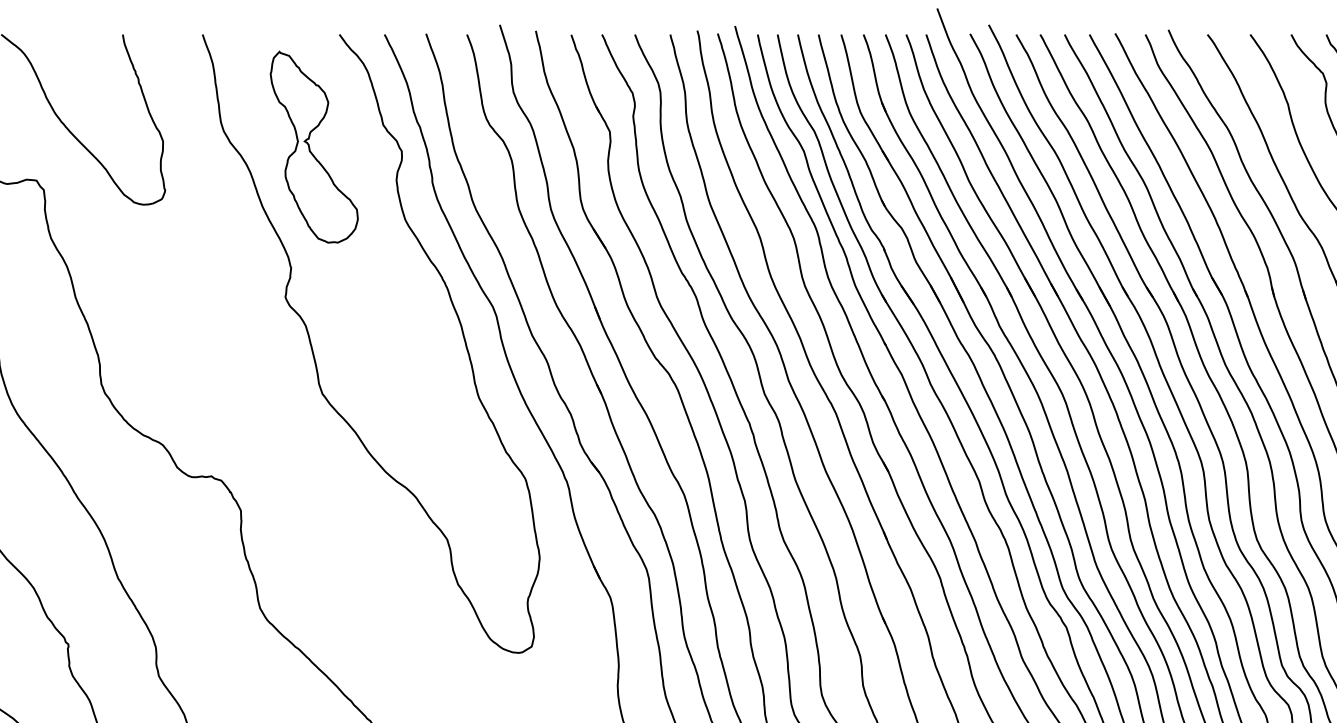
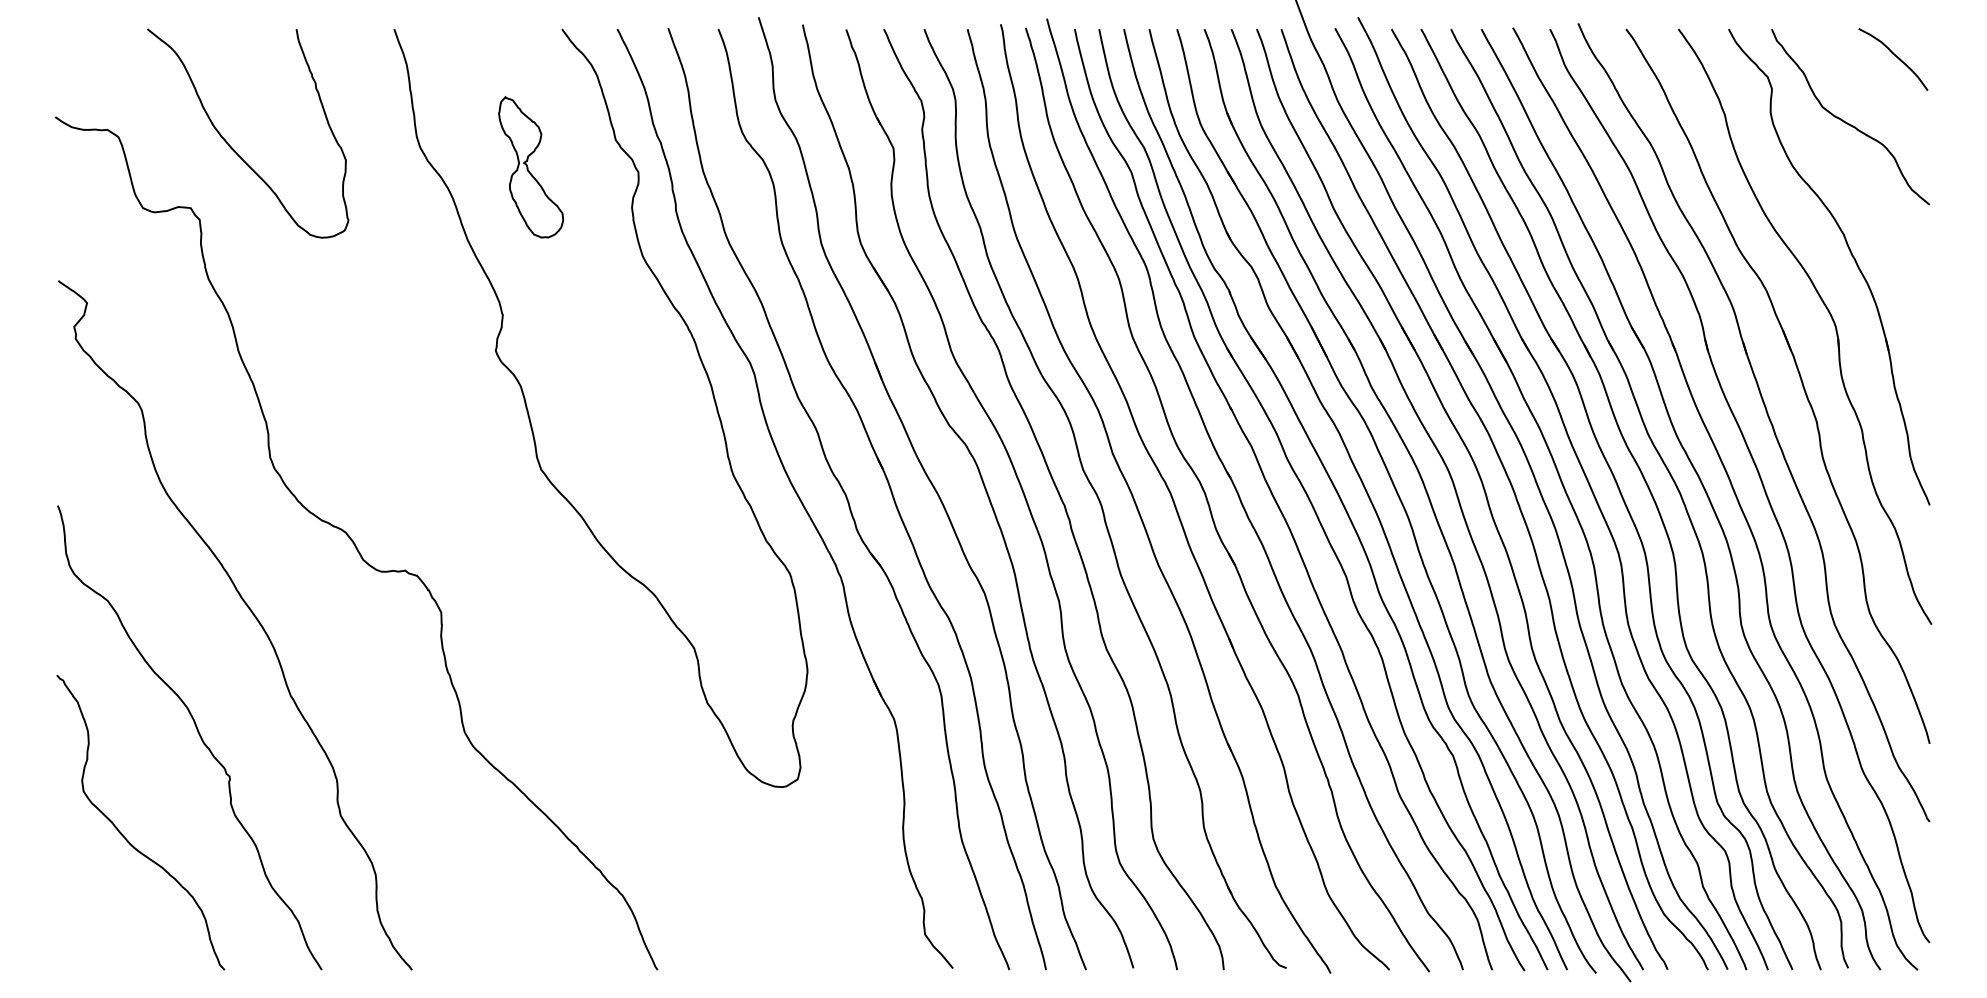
part: (313, 147) -> (530, 167), size x0.6

